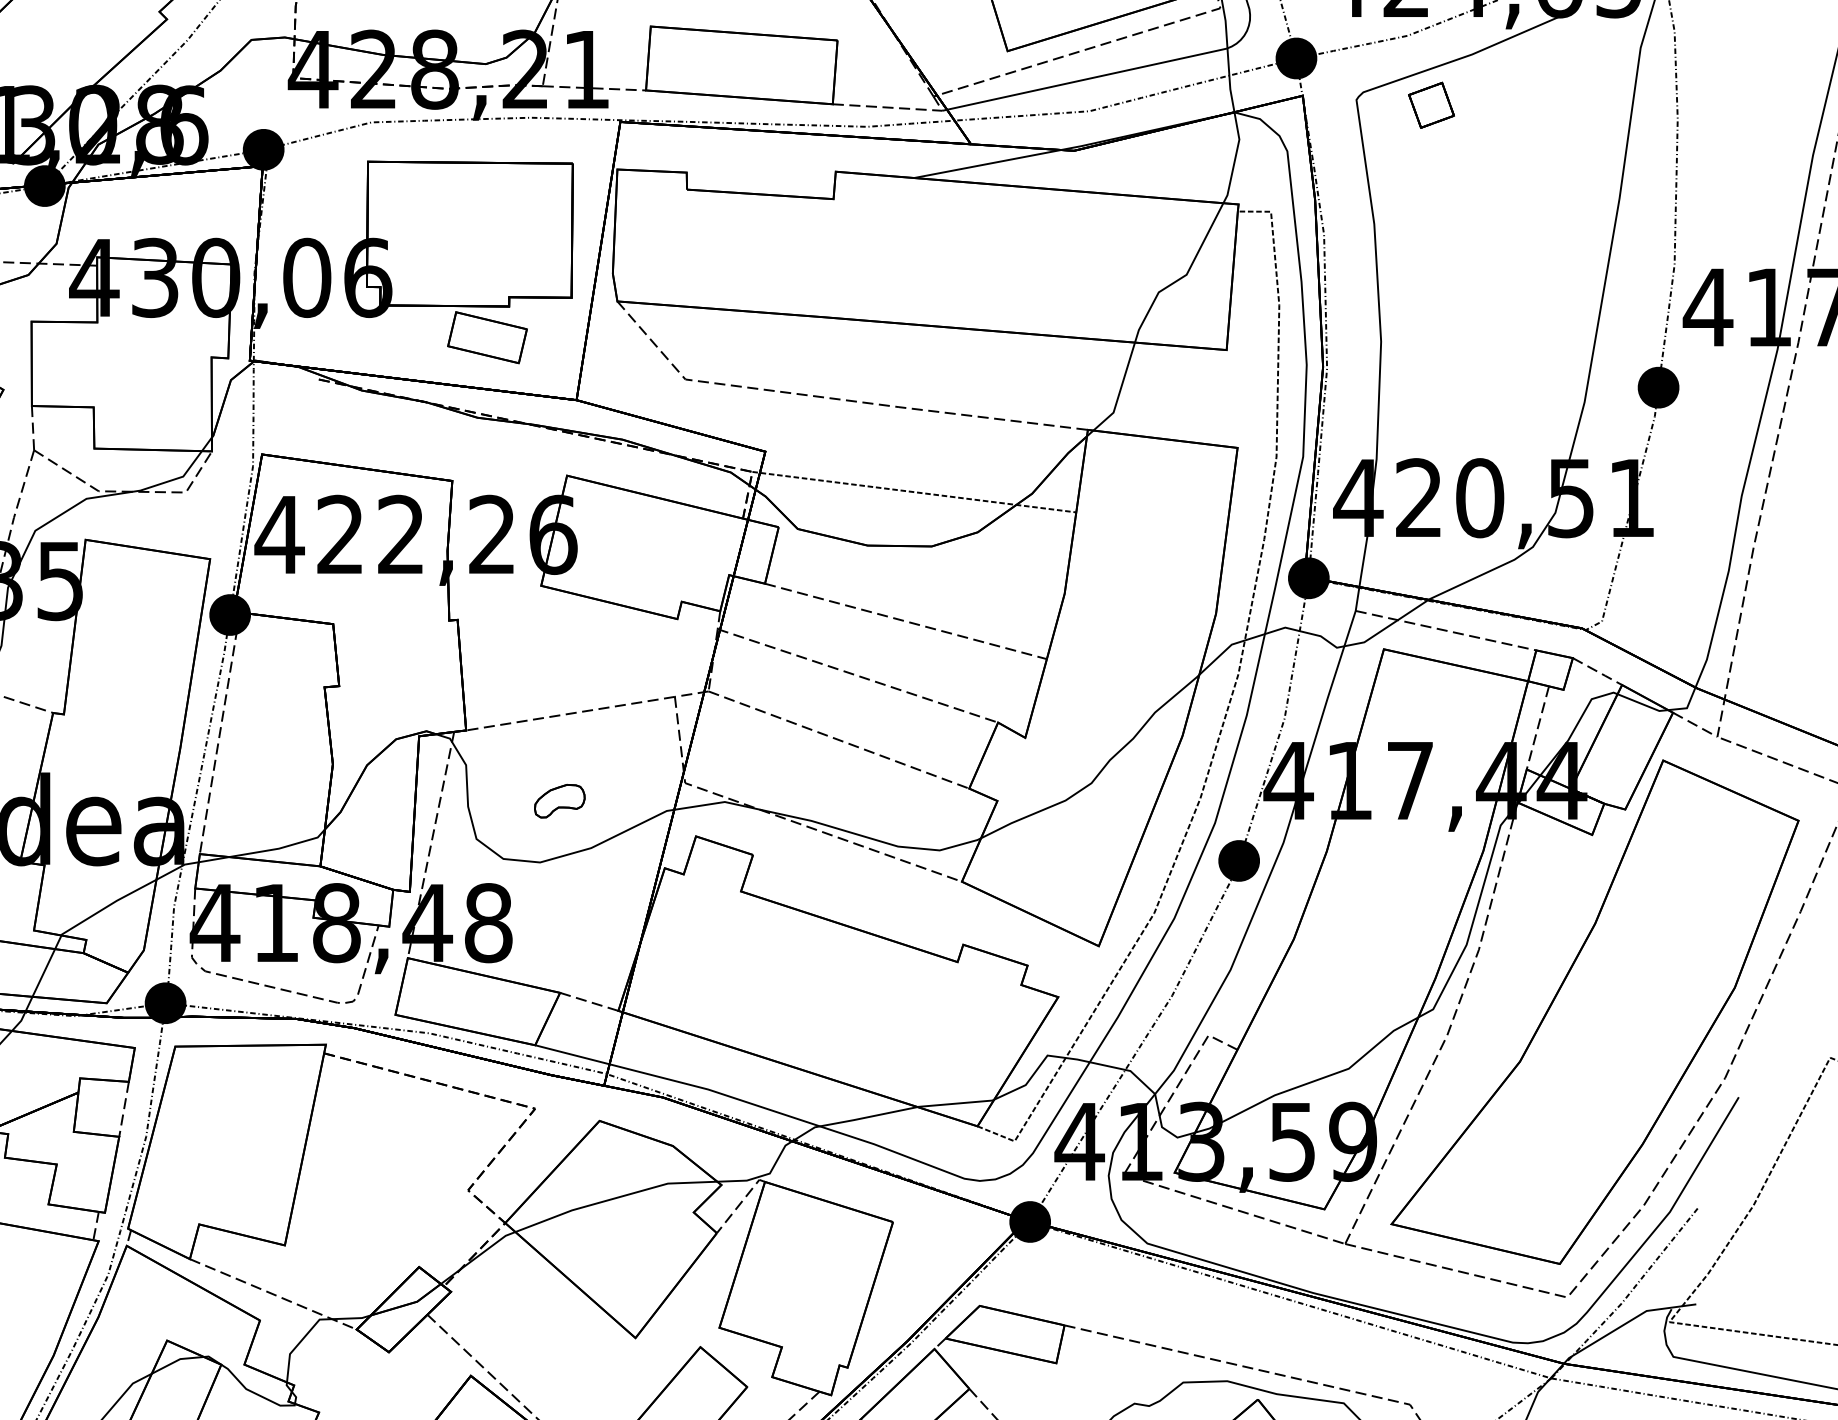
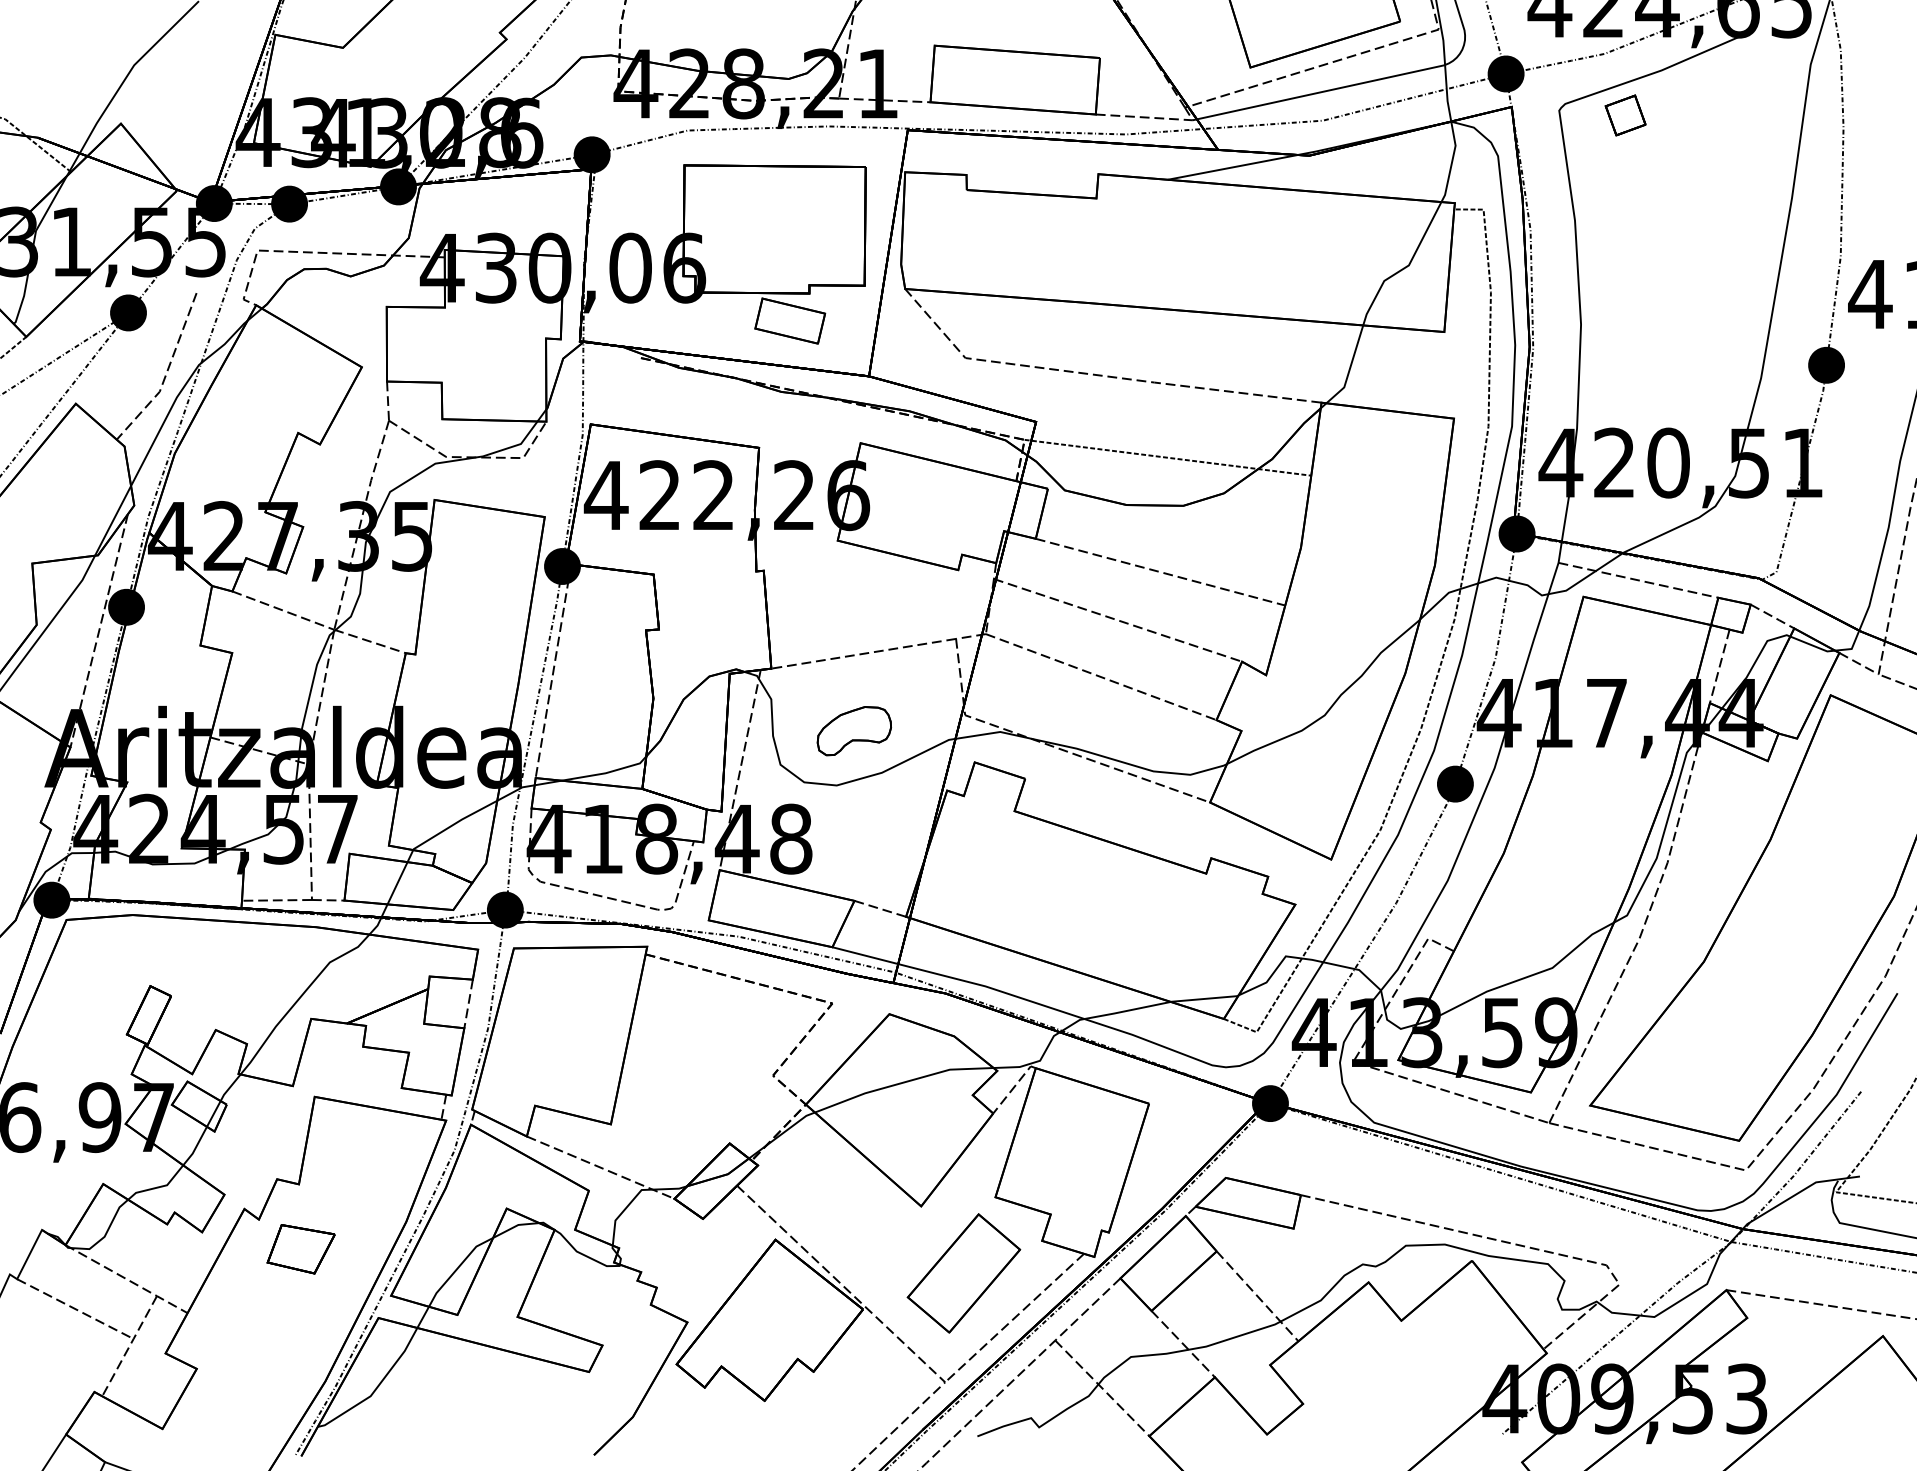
part: (559, 801) -> (853, 731), size x1.67

